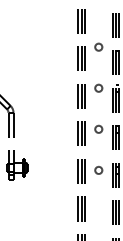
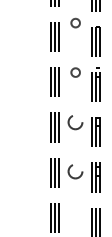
circle: (98, 128) -> (75, 121), size x1.6
circle: (98, 170) -> (75, 171), size x1.6

